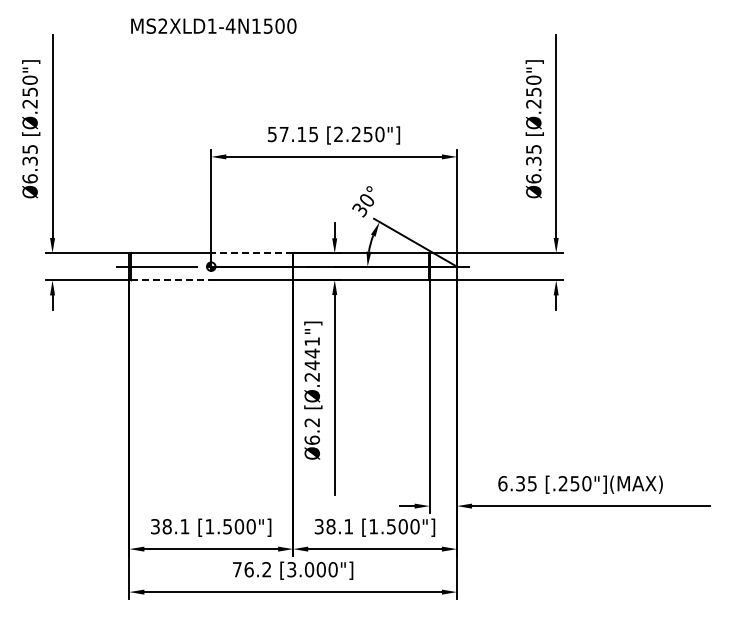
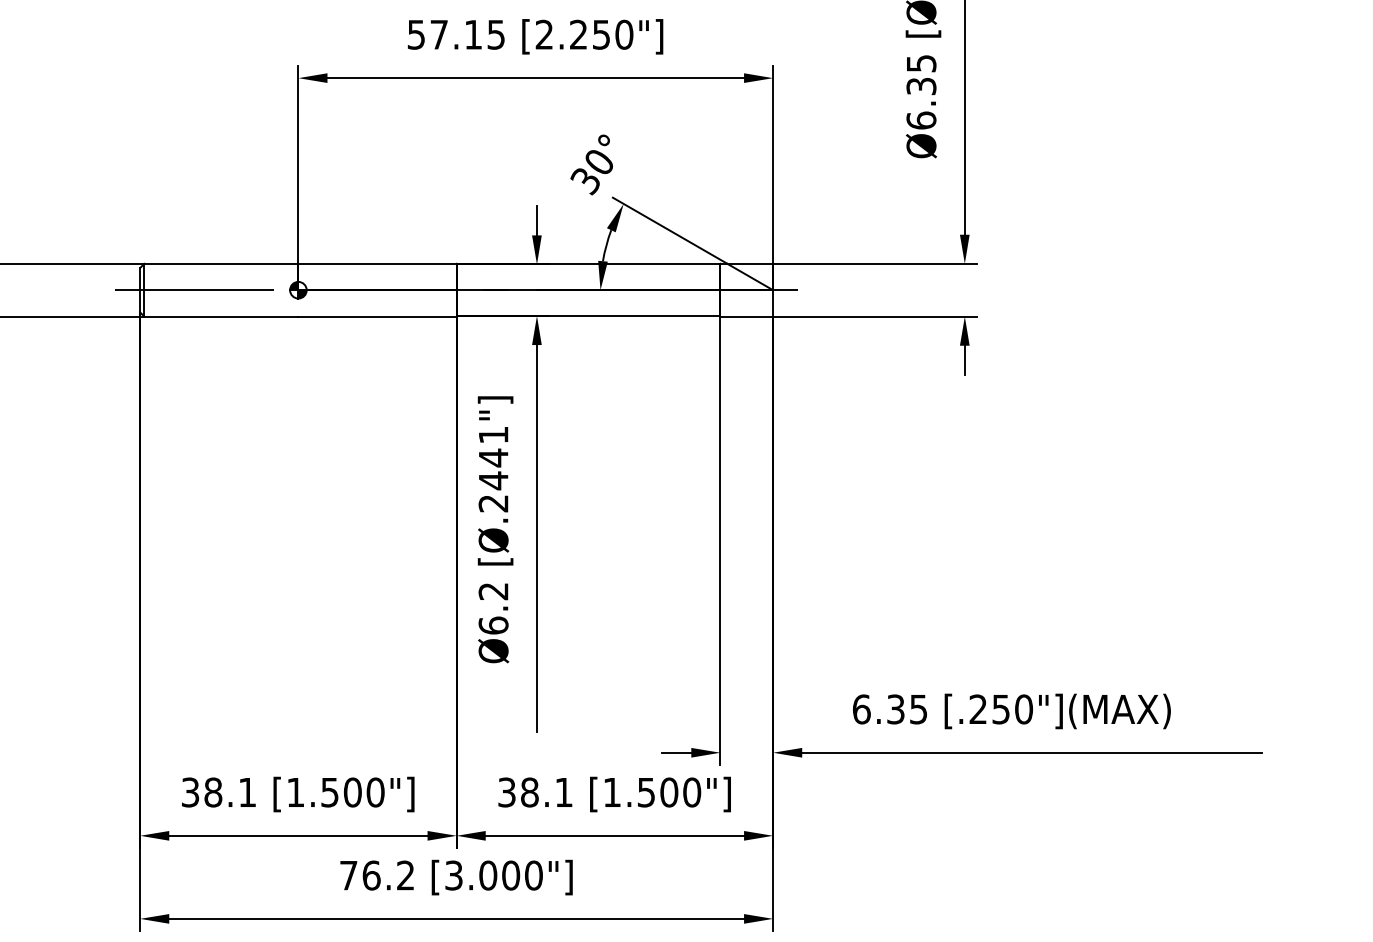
line: (252, 253) -> (378, 264), dashed -> solid
line: (171, 280) -> (221, 316), dashed -> solid

